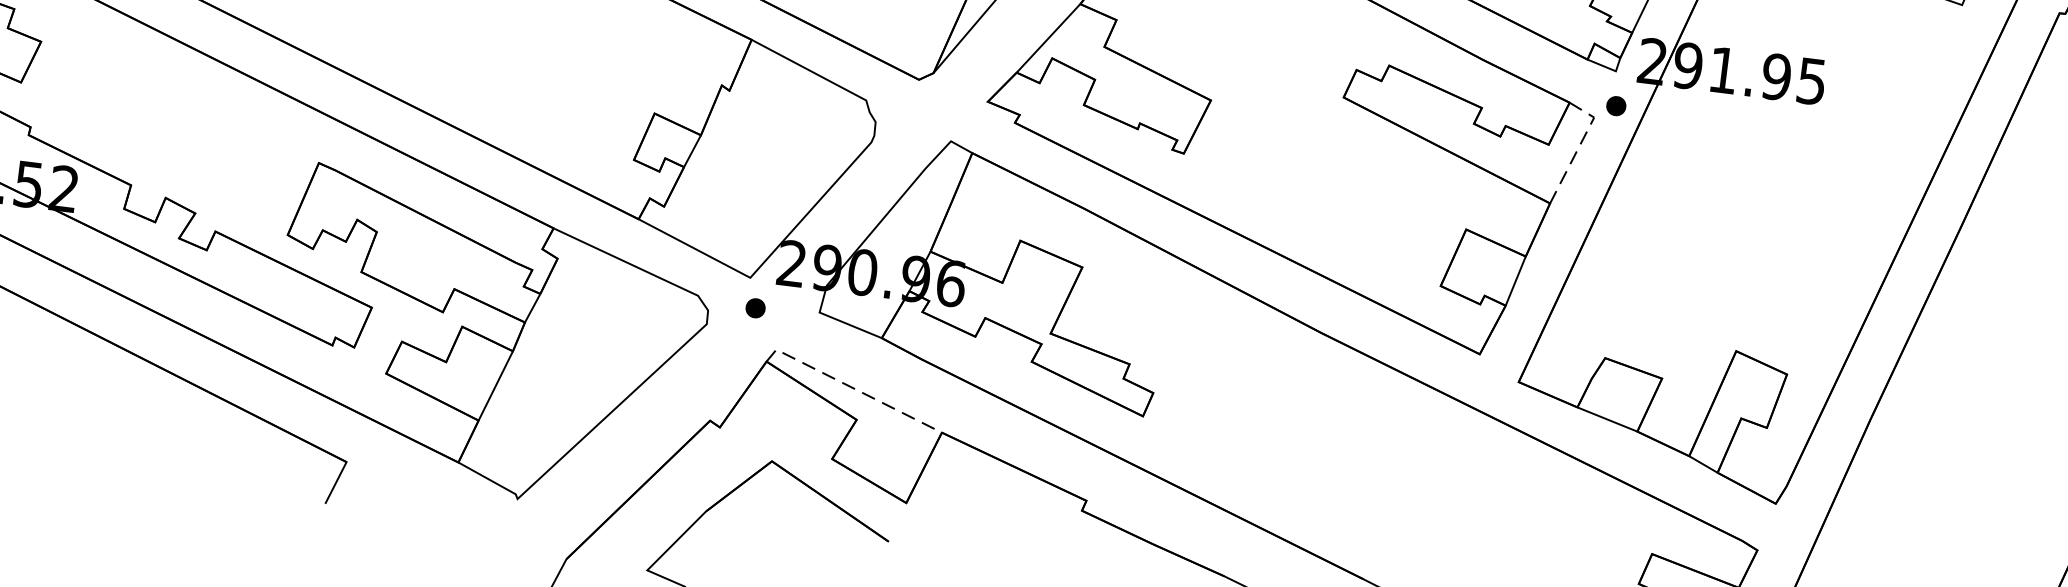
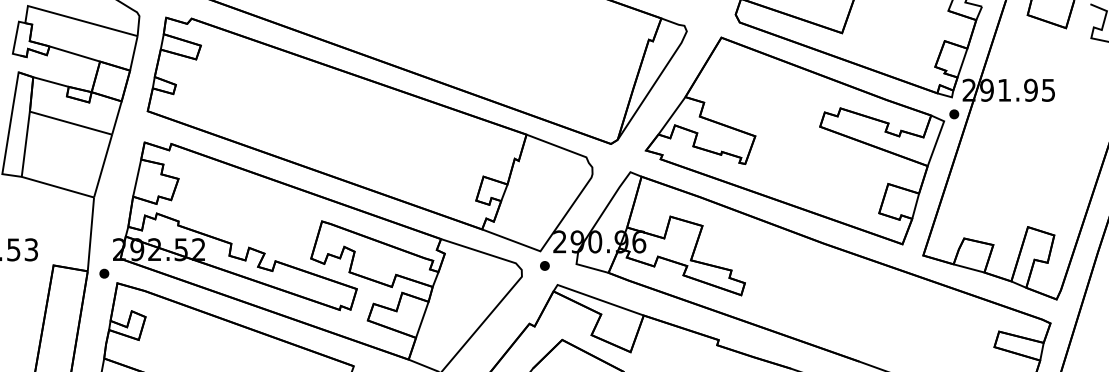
line: (1579, 146) -> (938, 136), dashed -> solid
line: (851, 386) -> (596, 298), dashed -> solid

